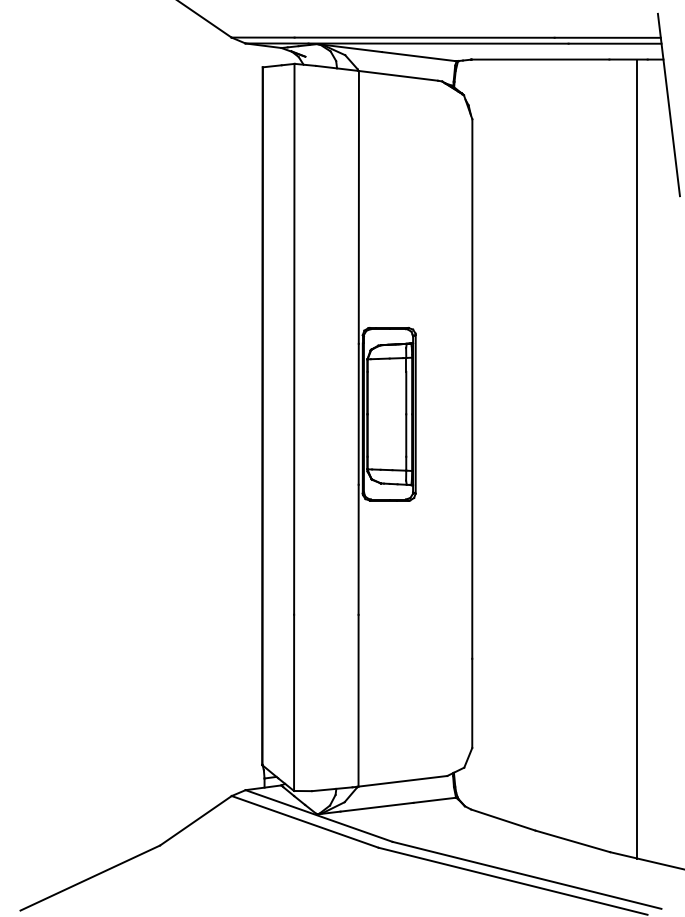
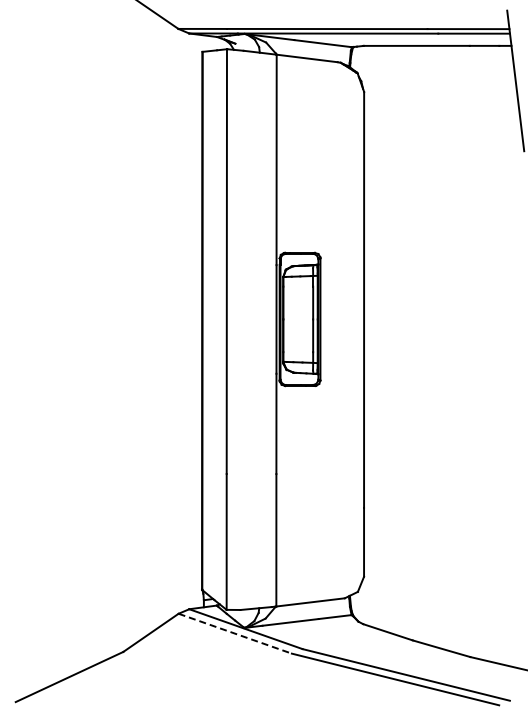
line: (637, 458) -> (491, 353), removed
line: (305, 821) -> (235, 633), solid -> dashed

